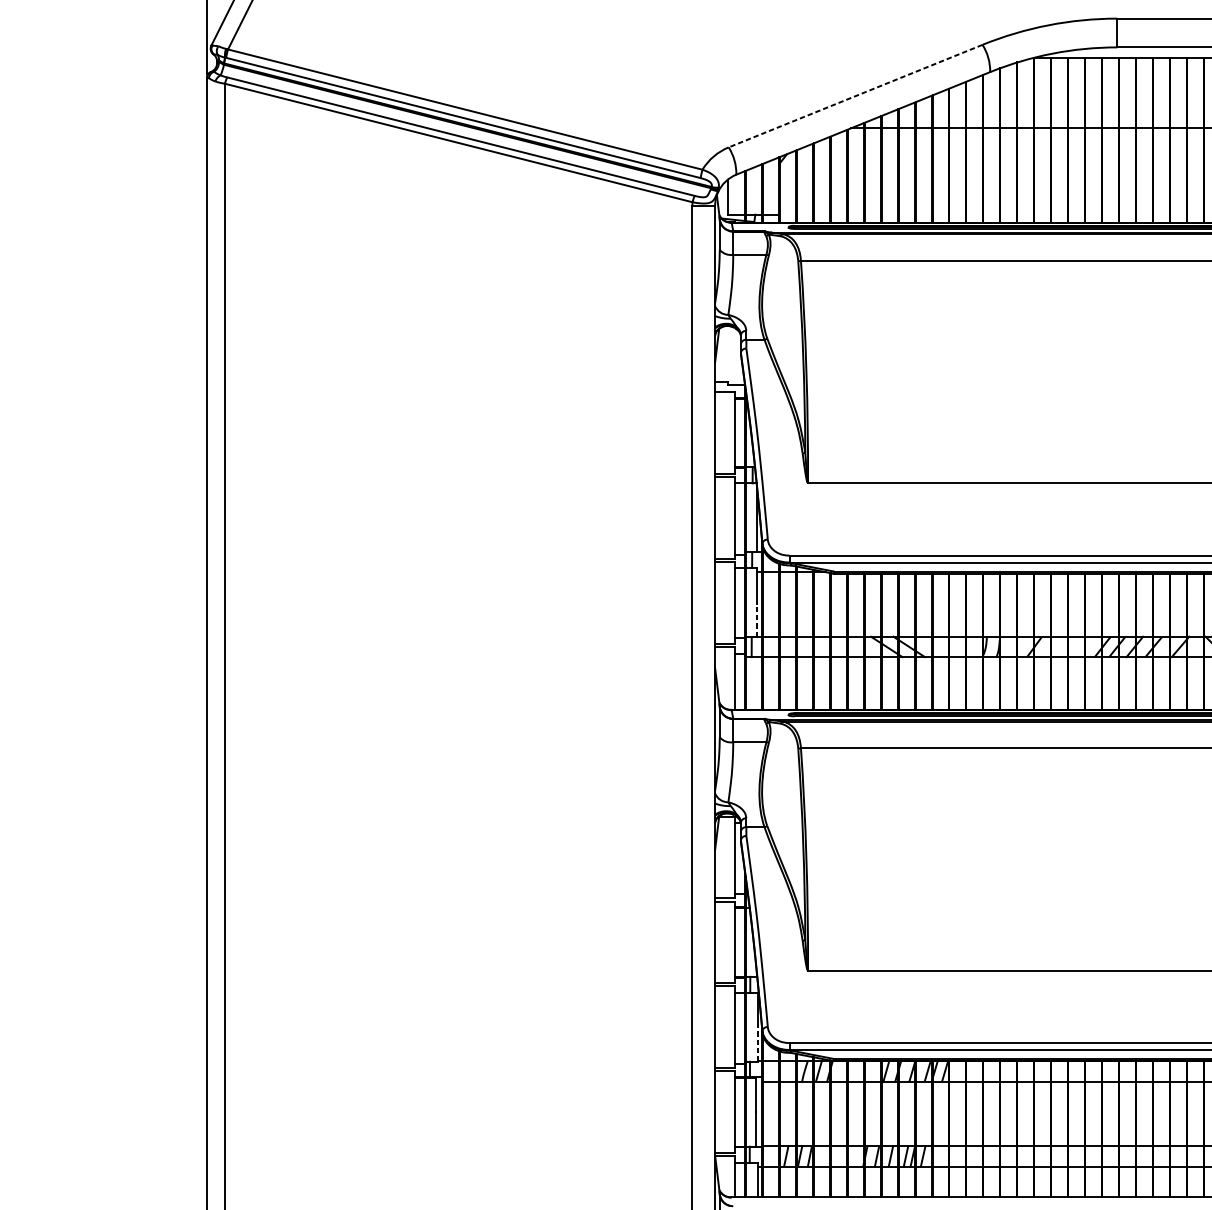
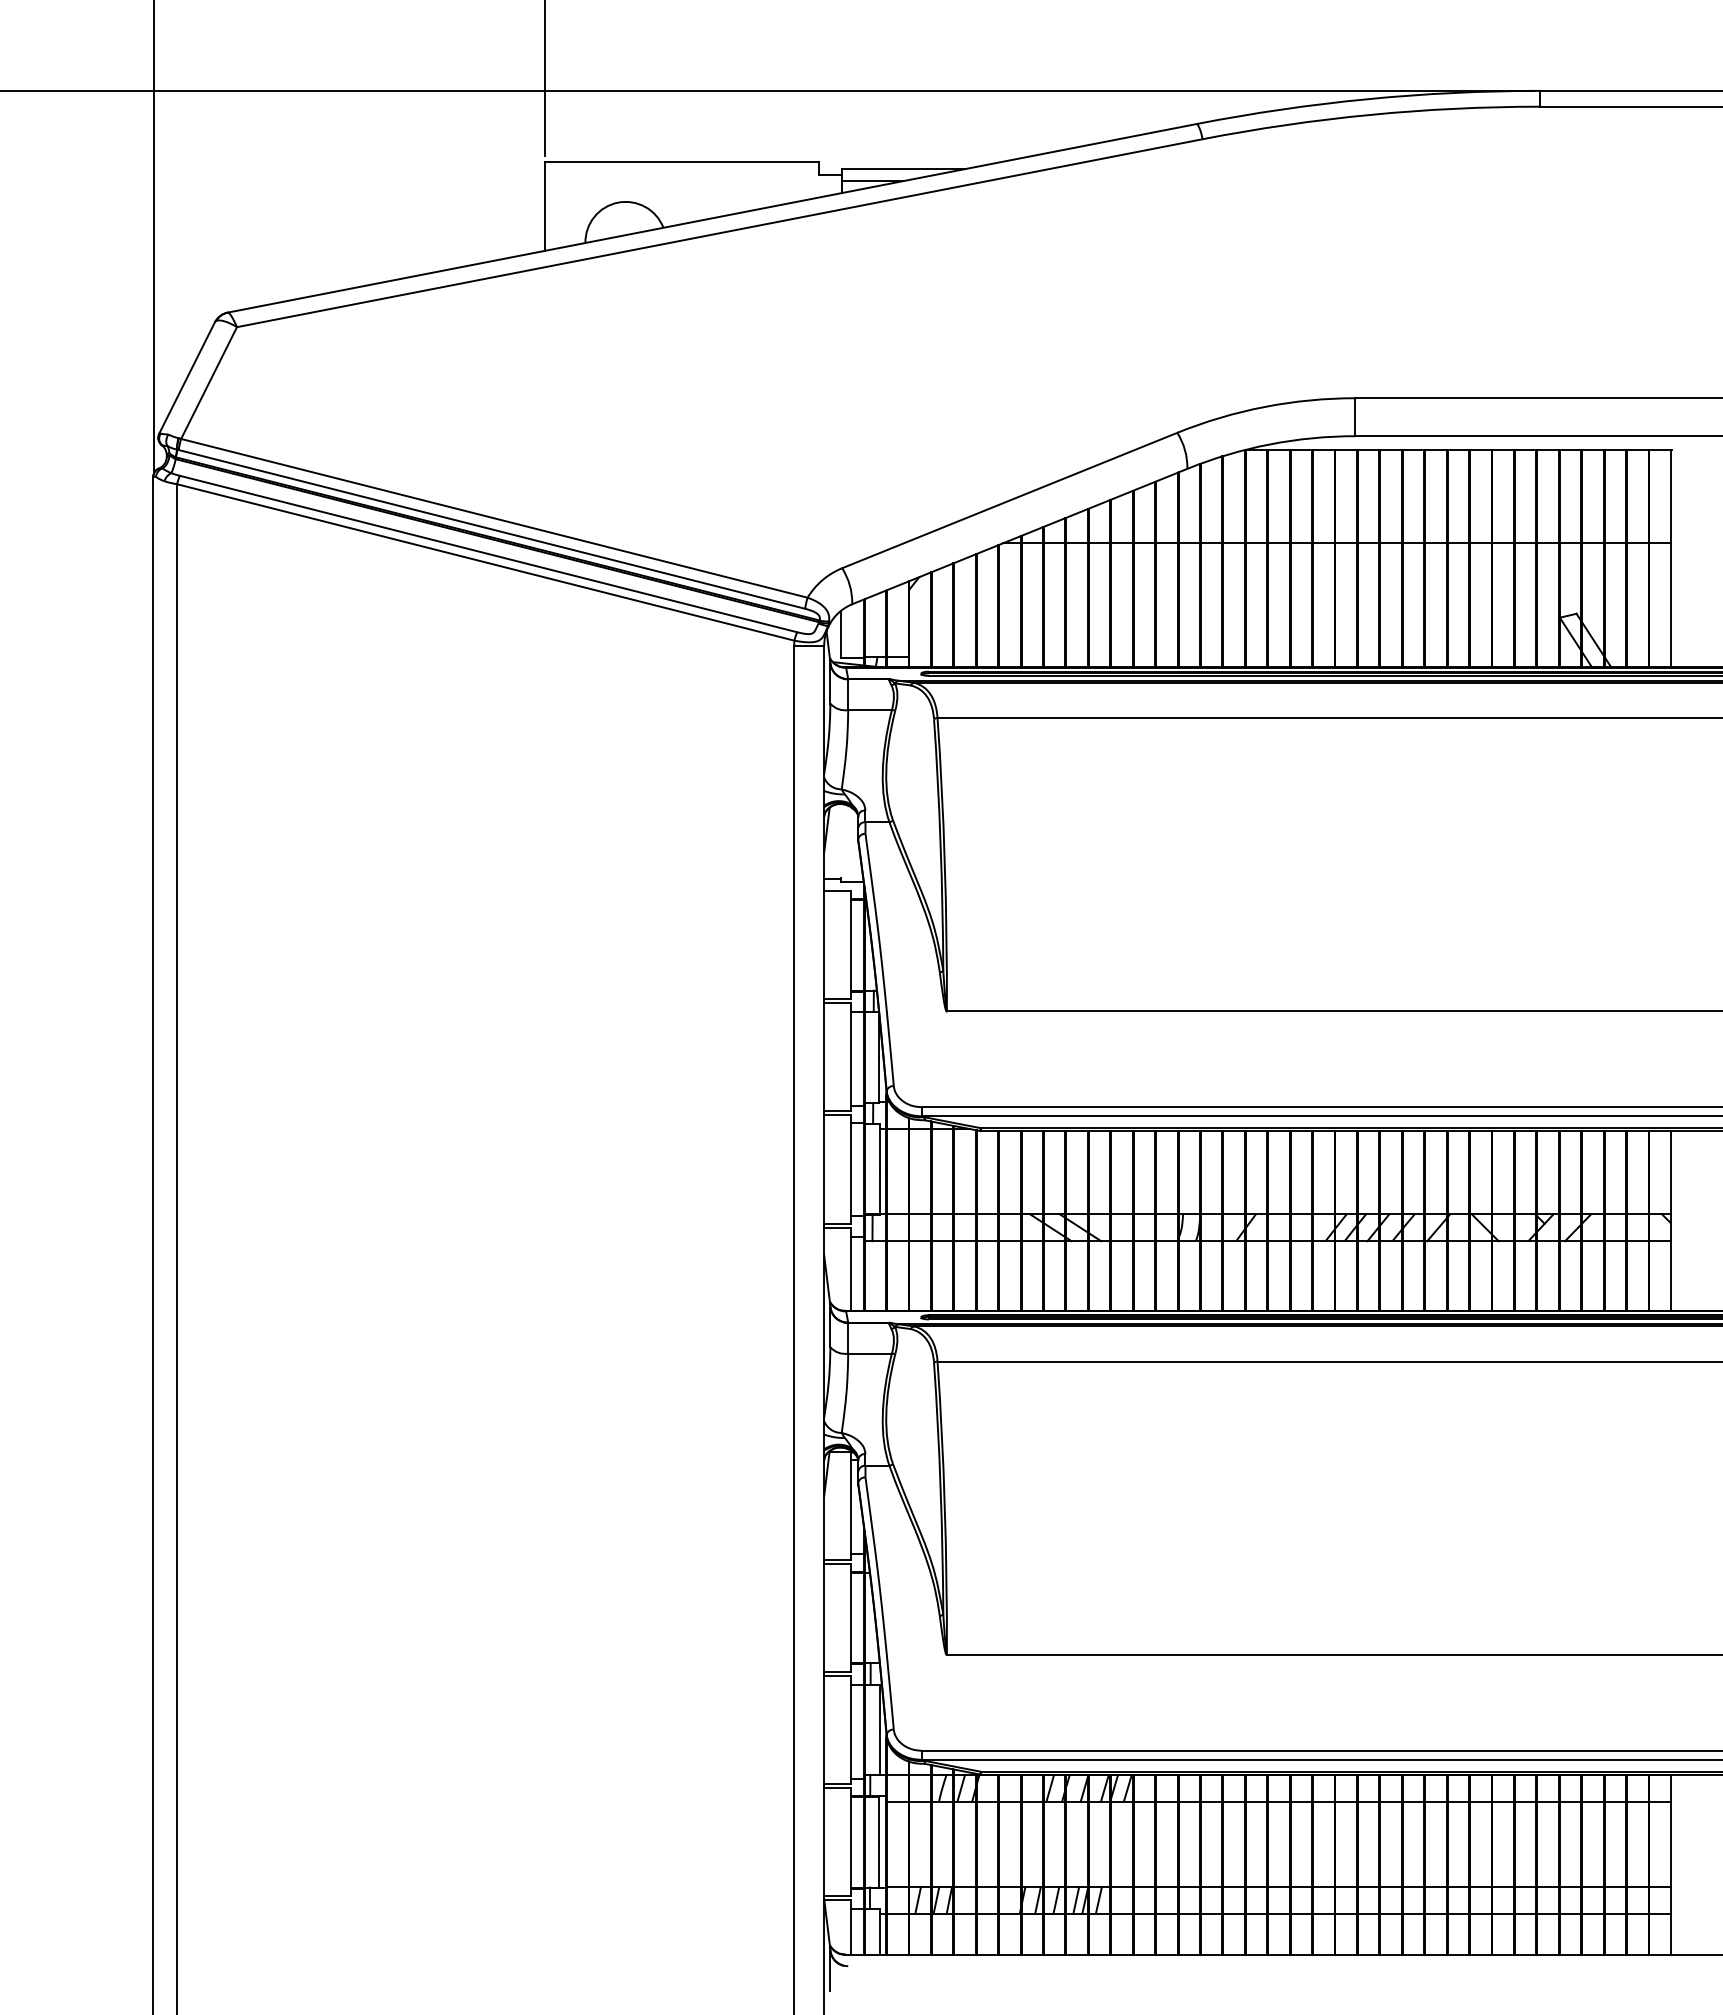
line: (855, 96) -> (1009, 500), dashed -> solid
line: (756, 620) -> (879, 1192), dashed -> solid
line: (757, 1044) -> (880, 1752), dashed -> solid

